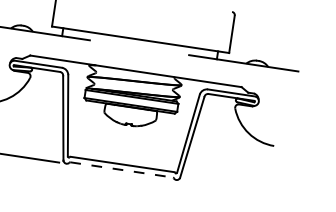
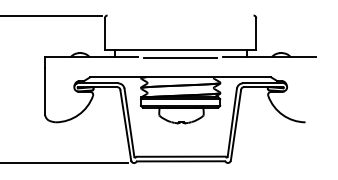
line: (139, 48) -> (180, 57), added
line: (122, 170) -> (181, 161), dashed -> solid

